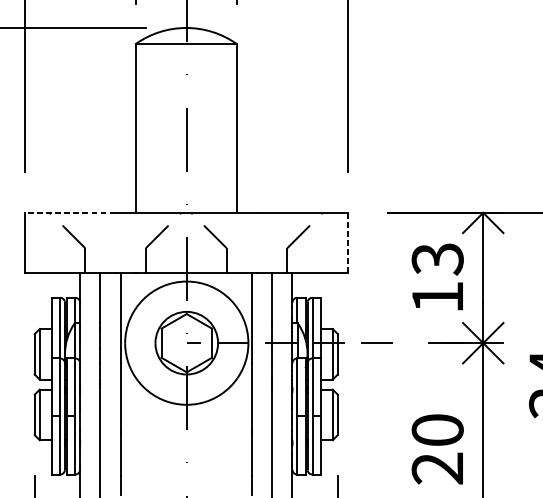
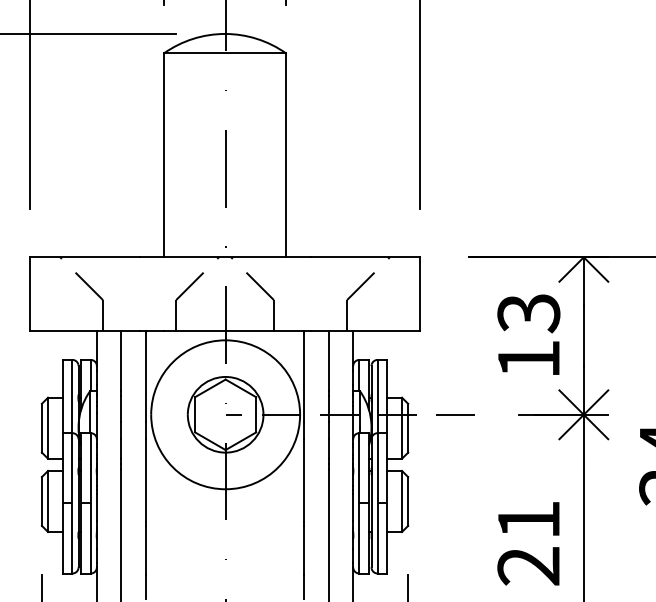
line: (69, 212) -> (84, 257), dashed -> solid
line: (348, 242) -> (420, 293), dashed -> solid
text: (437, 429) -> (528, 519), 20 -> 21

